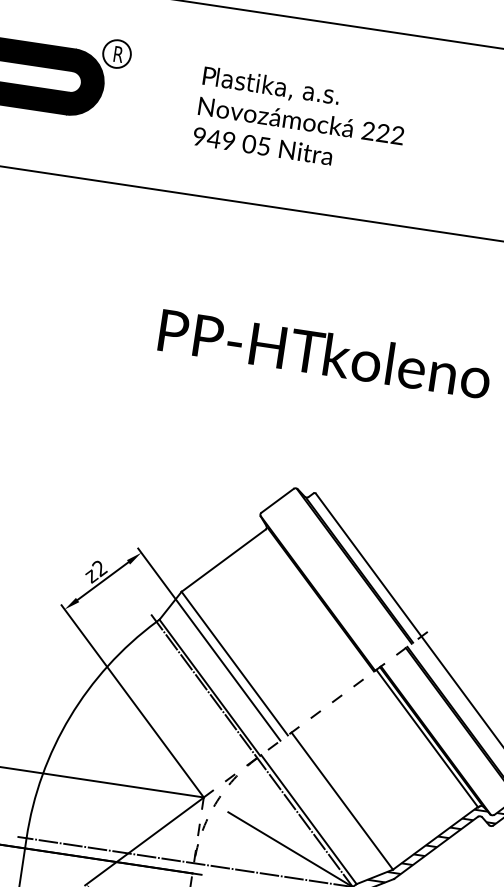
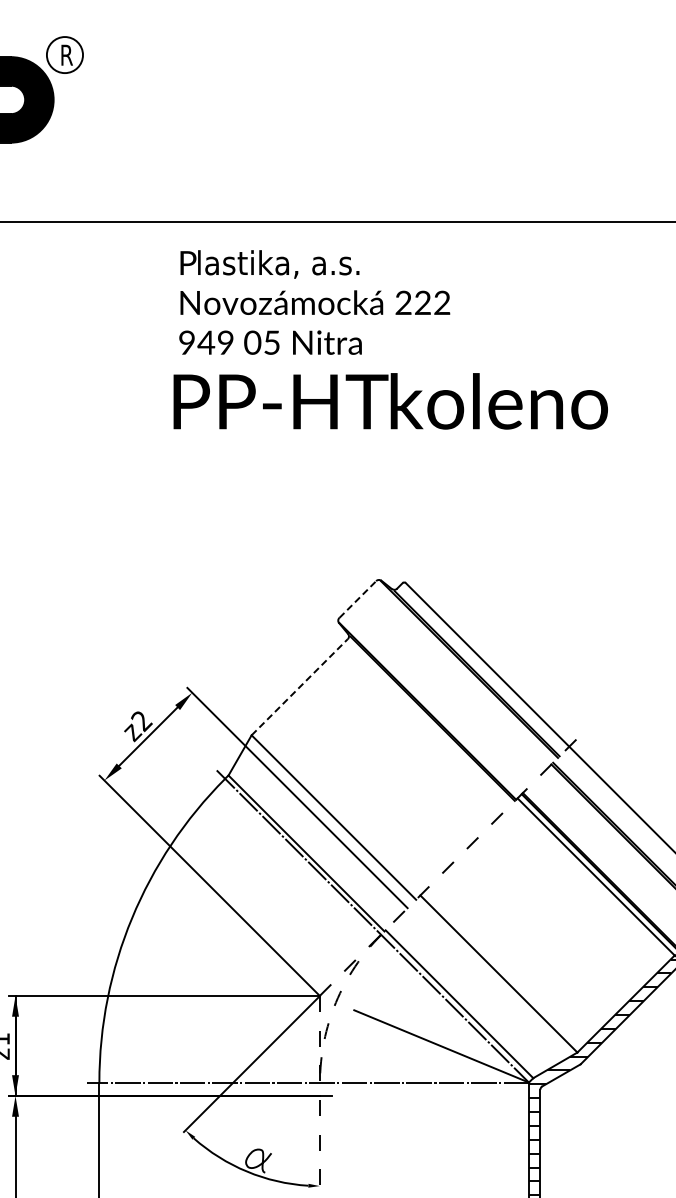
text: (300, 120) -> (314, 302), moved
line: (277, 500) -> (357, 599), solid -> dashed
line: (223, 560) -> (299, 687), solid -> dashed

